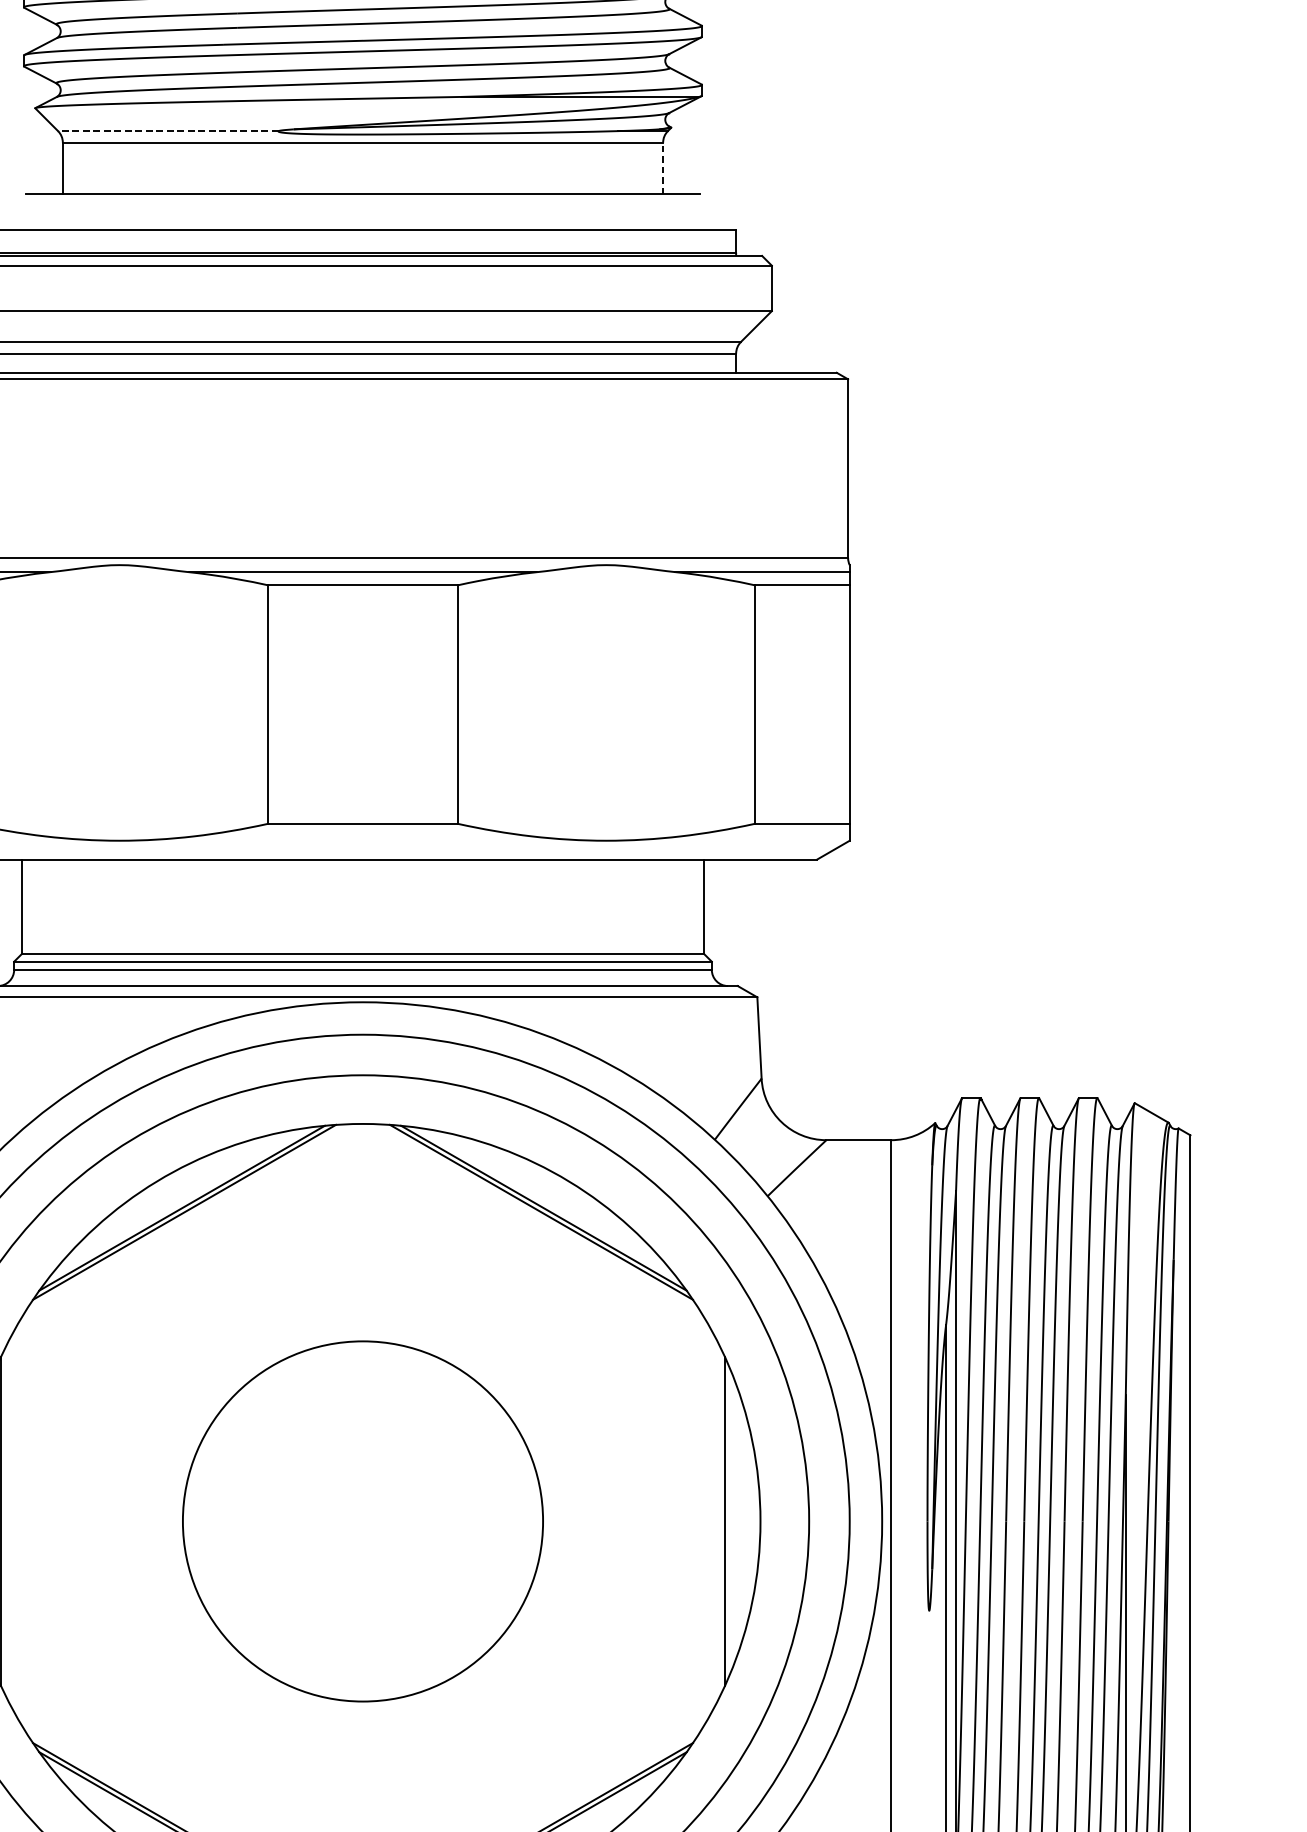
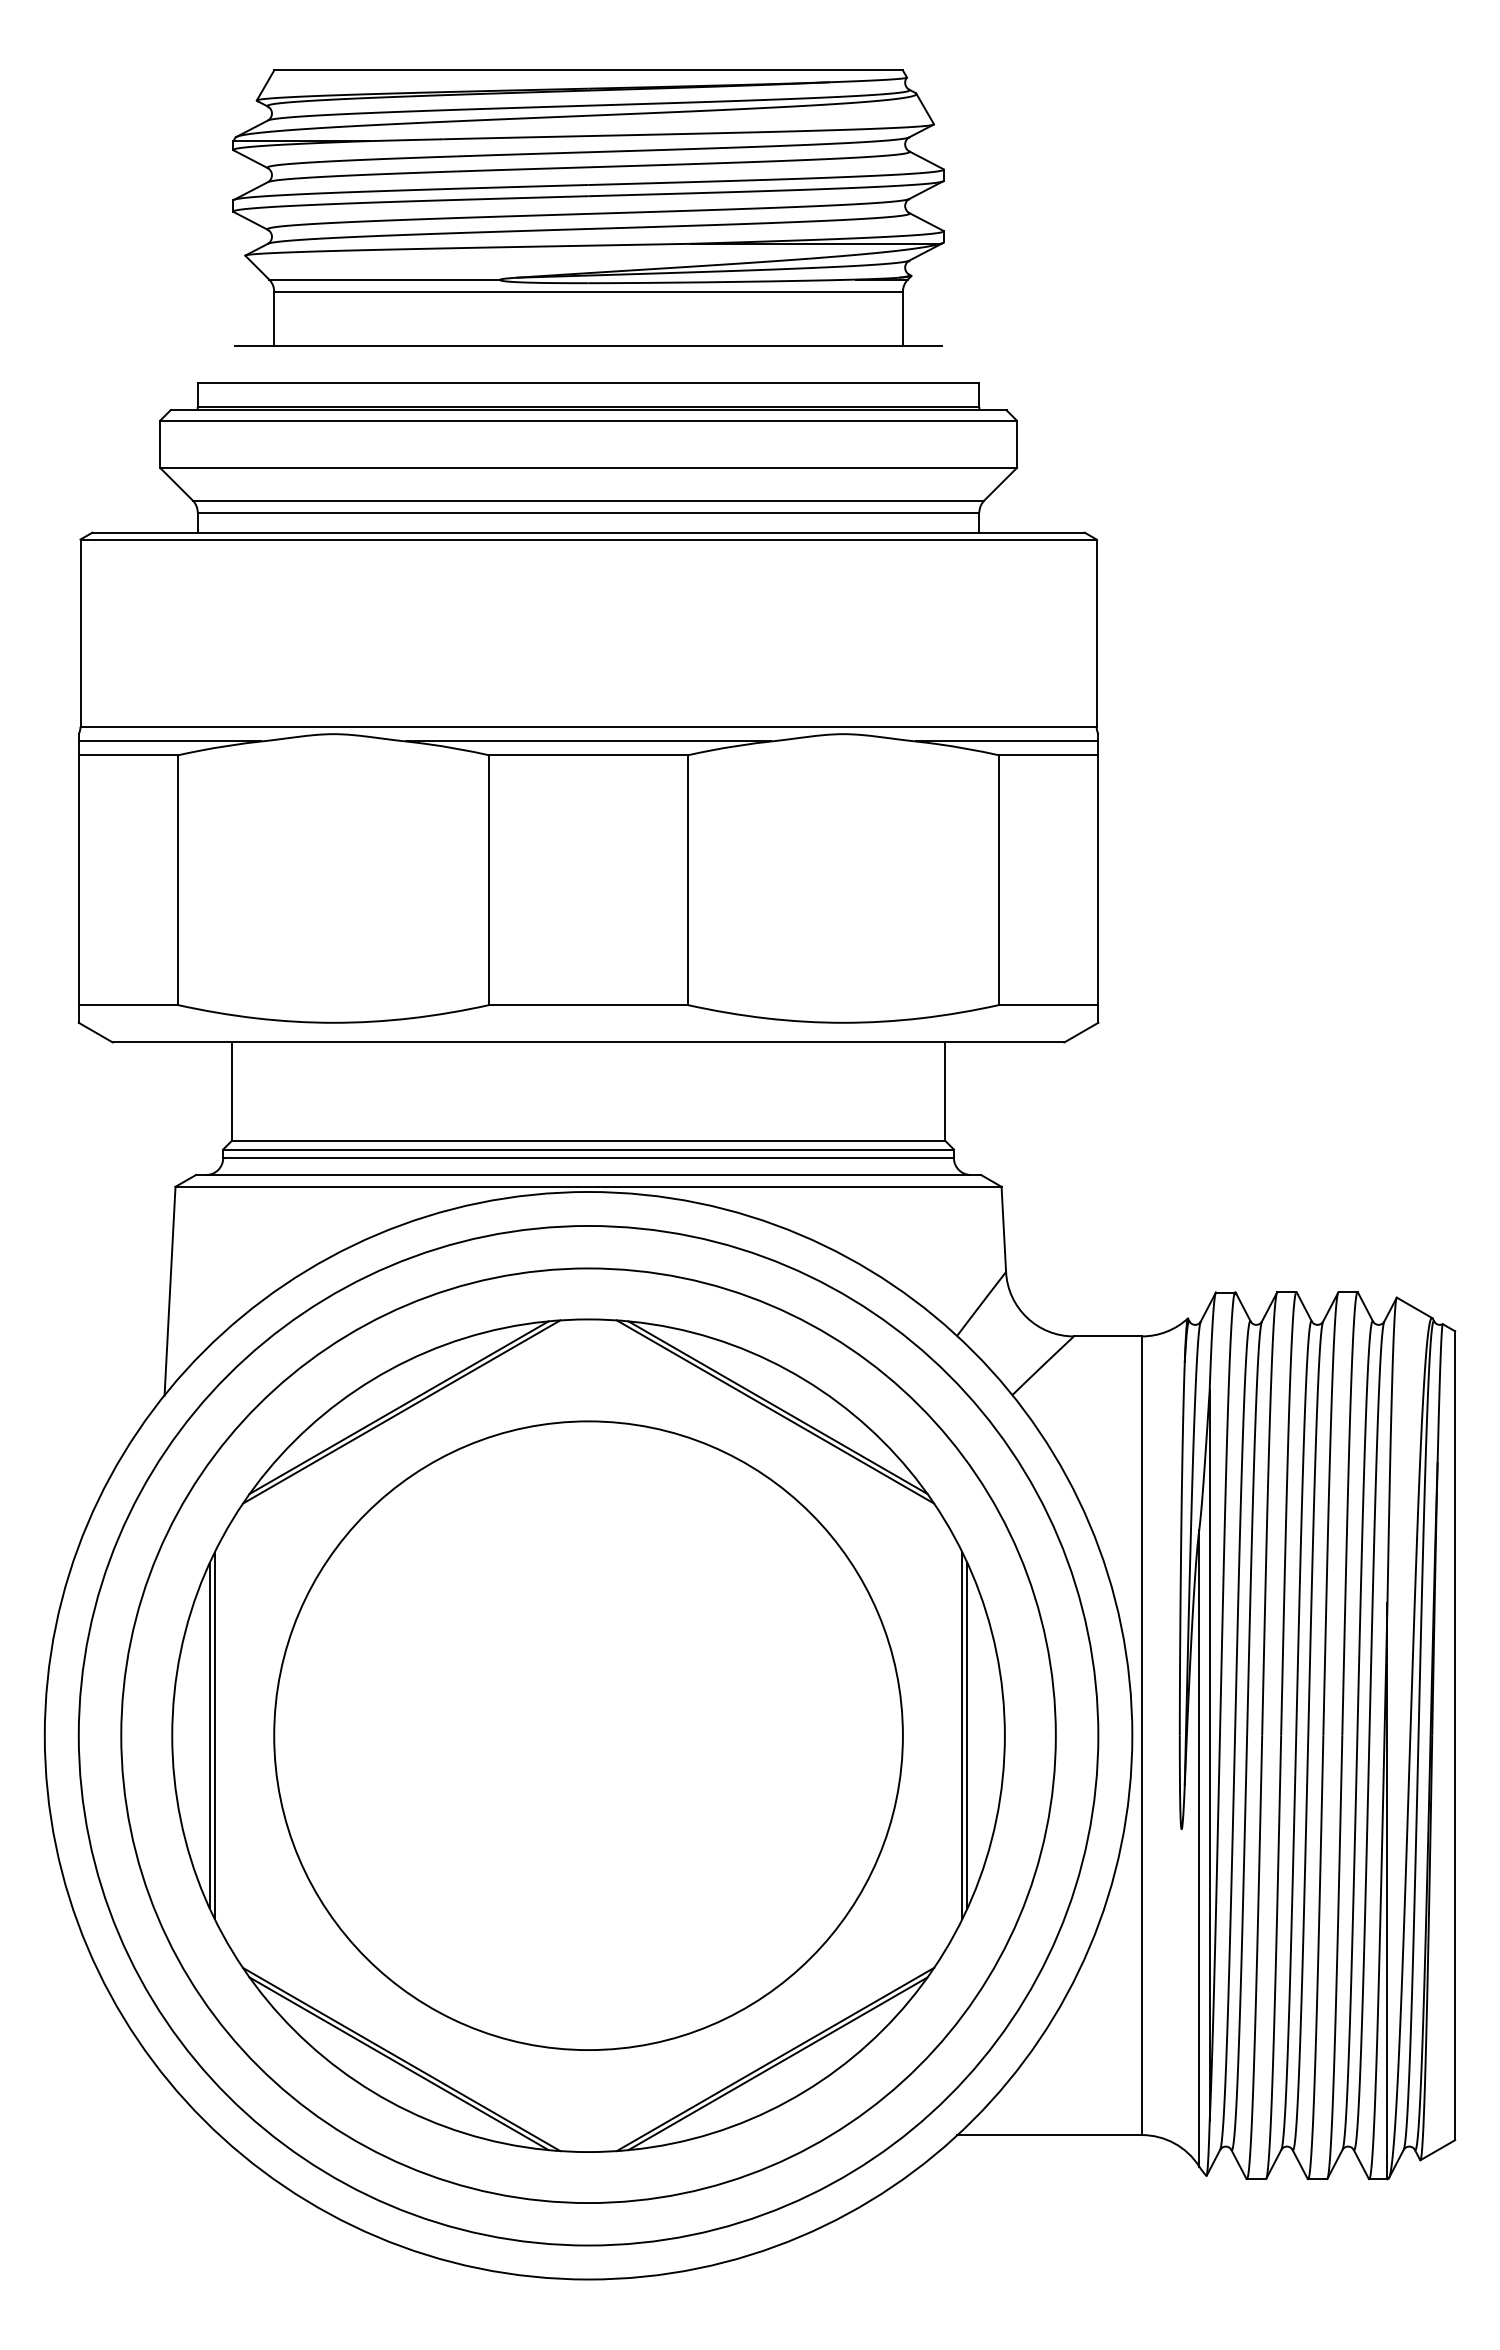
line: (168, 131) -> (384, 279), dashed -> solid
line: (662, 168) -> (902, 318), dashed -> solid
line: (5, 1521) -> (214, 1735), added
circle: (362, 1521) -> (588, 1735), size x1.67
line: (720, 1521) -> (962, 1735), added

